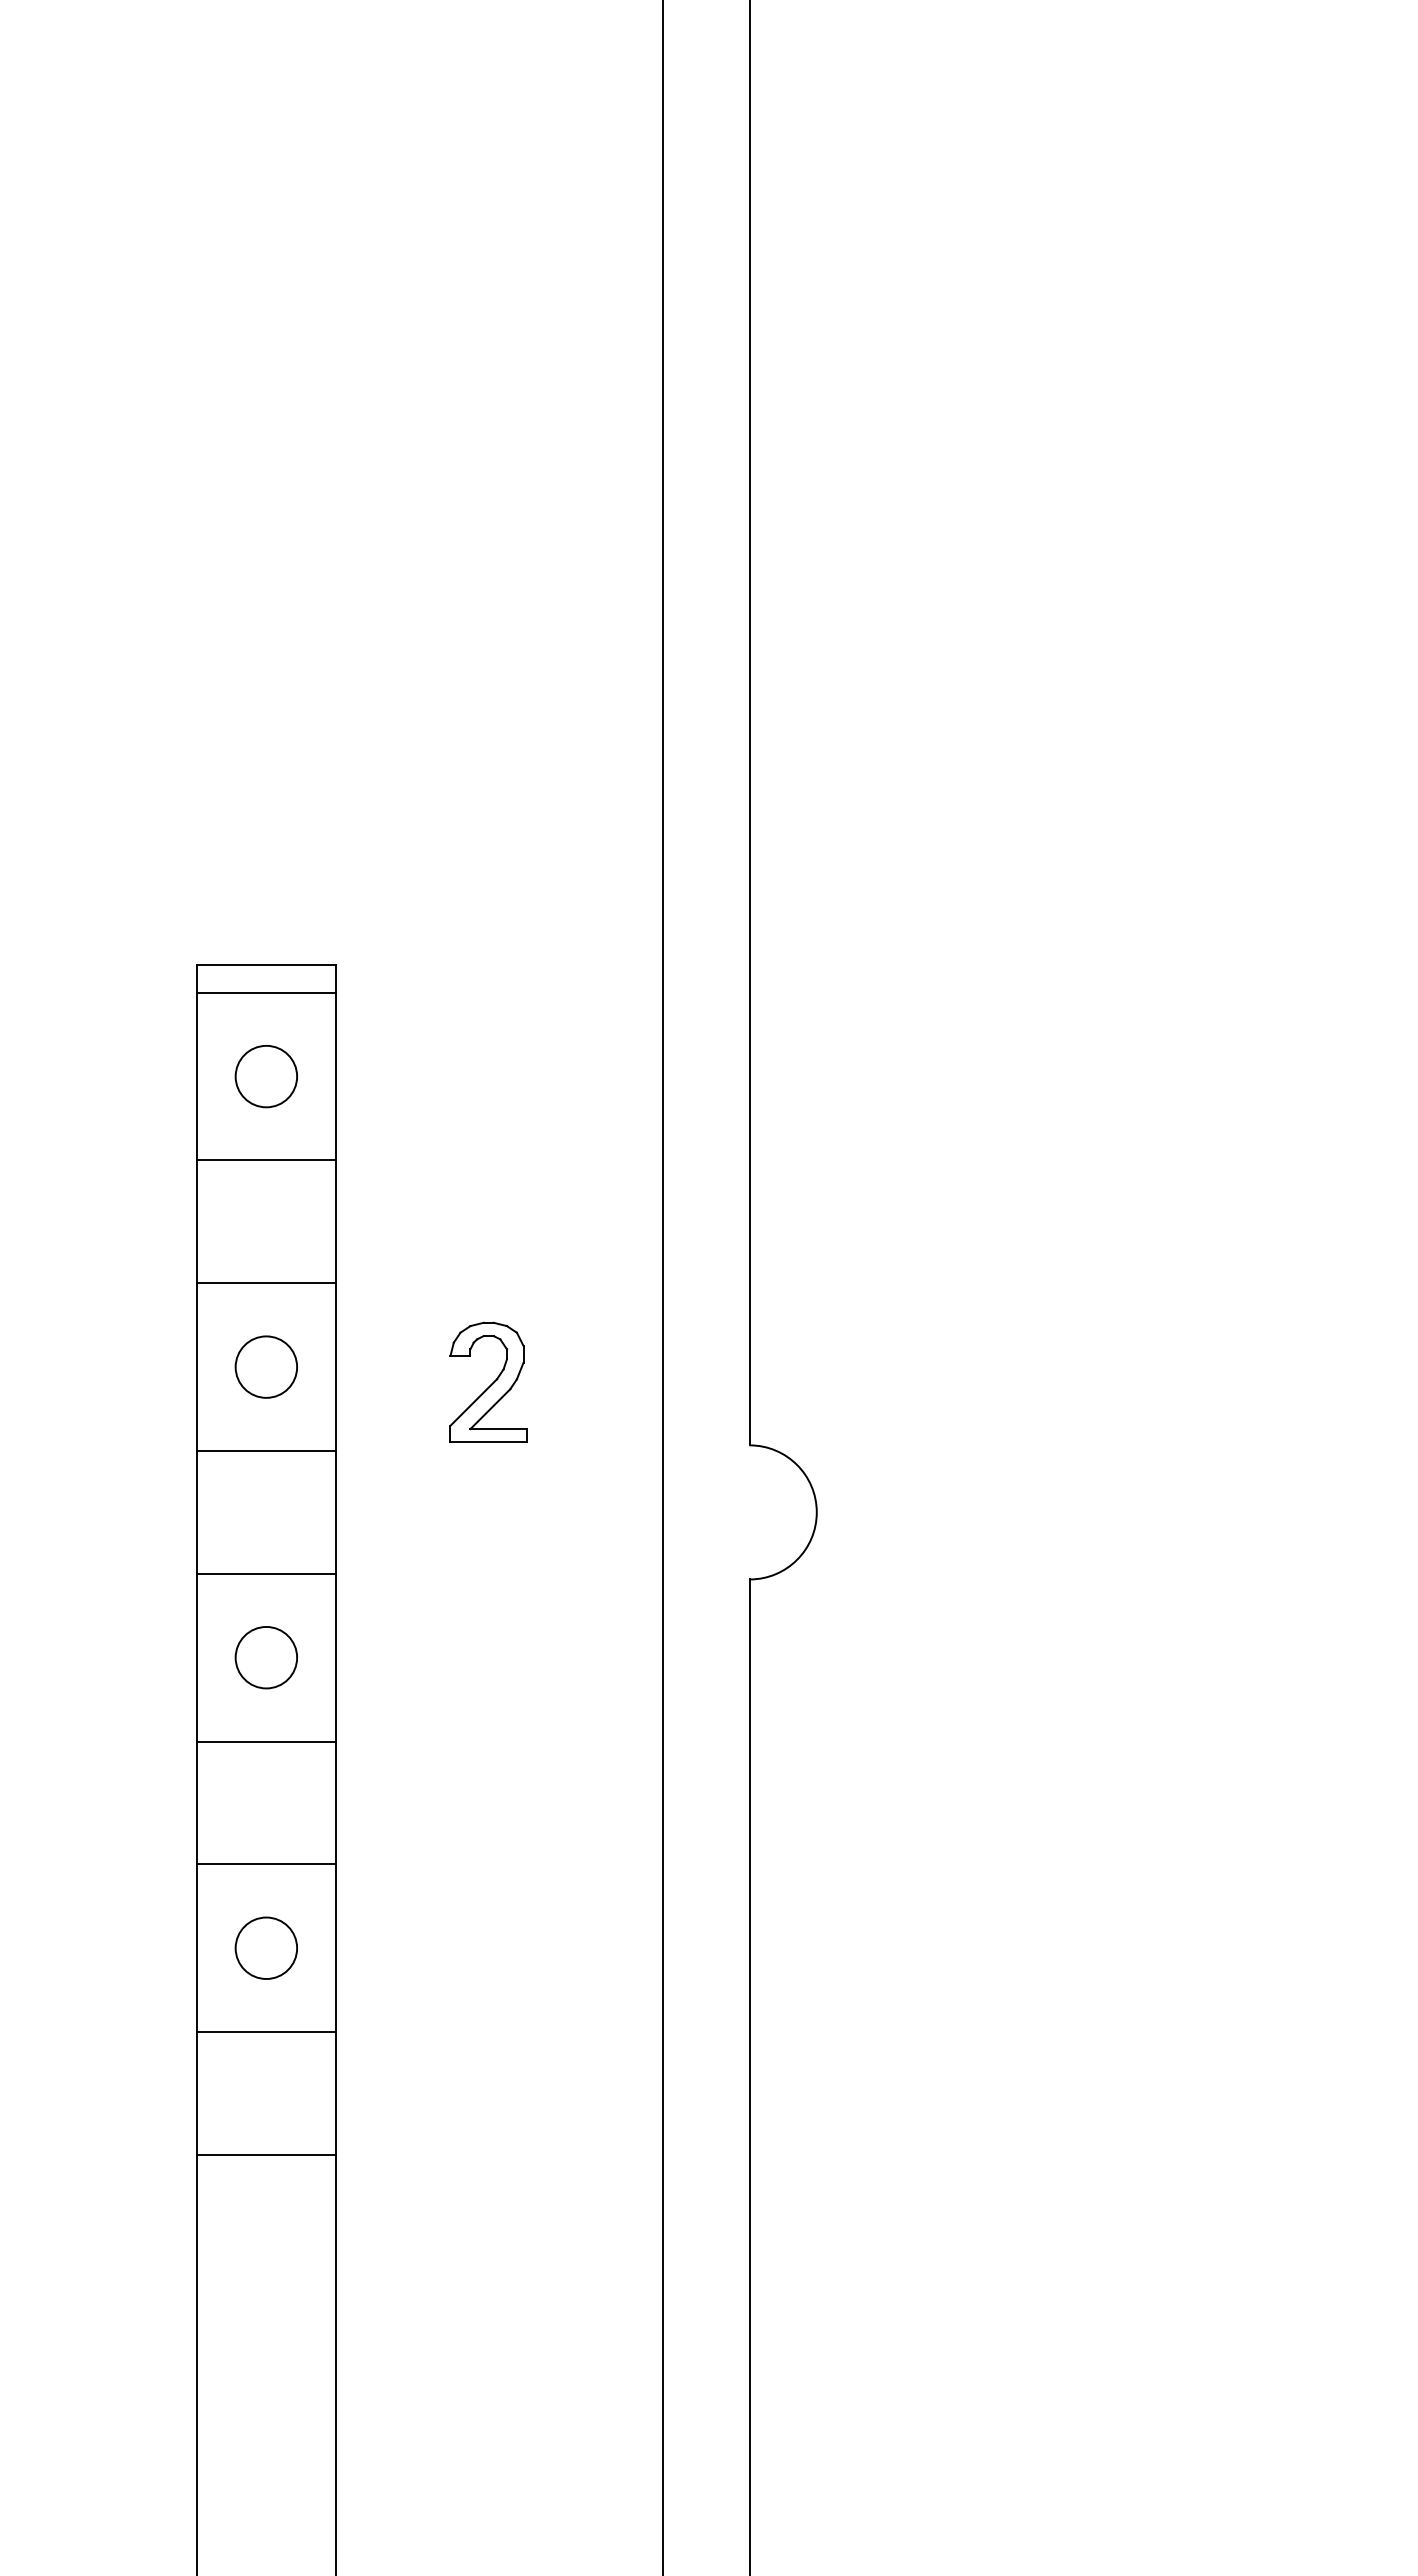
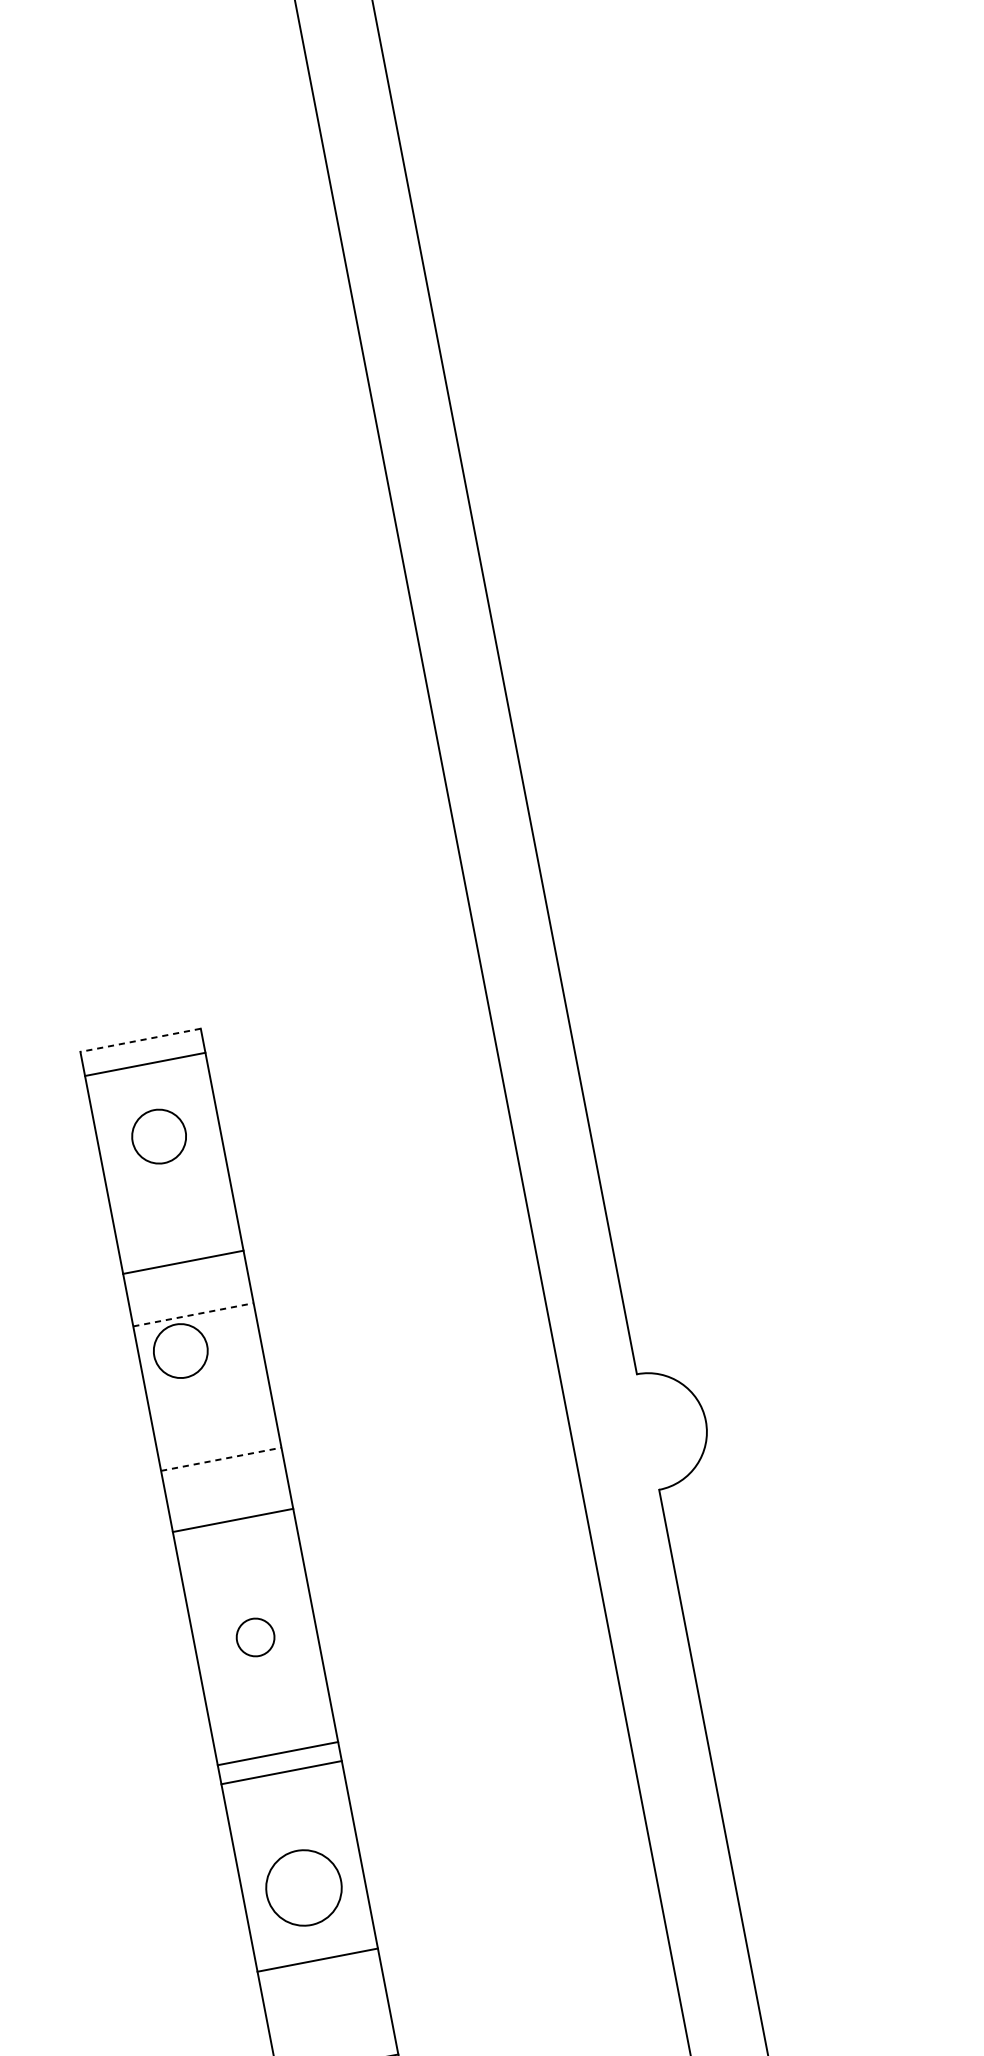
line: (266, 964) -> (140, 1040), solid -> dashed
line: (266, 1160) -> (183, 1262), moved
line: (266, 1283) -> (193, 1314), solid -> dashed
circle: (265, 1366) -> (179, 1350), moved
part: (488, 1381) -> (401, 1362), removed
line: (266, 1450) -> (221, 1458), solid -> dashed
line: (266, 1573) -> (233, 1520), moved
circle: (266, 1657) -> (255, 1637), size x0.7
line: (266, 1741) -> (281, 1772), moved
line: (266, 1864) -> (278, 1753), moved
circle: (265, 1947) -> (302, 1887), size x1.4

